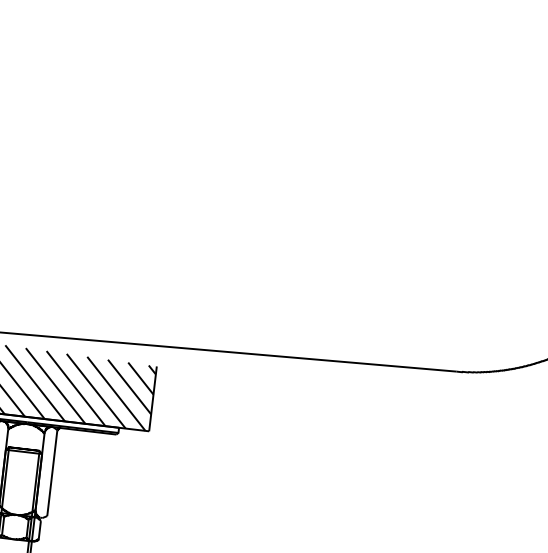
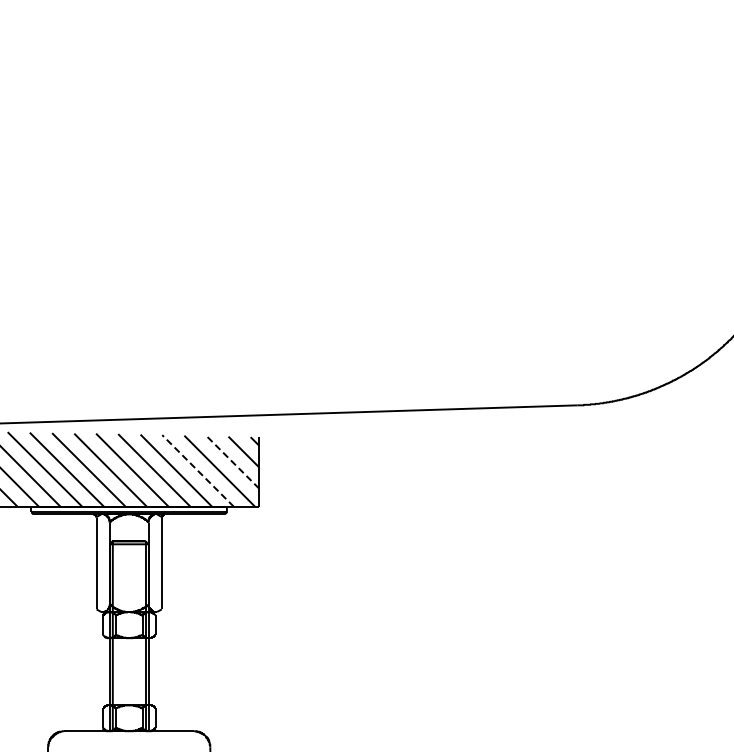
line: (129, 387) -> (232, 462), solid -> dashed
line: (96, 391) -> (198, 471), solid -> dashed

